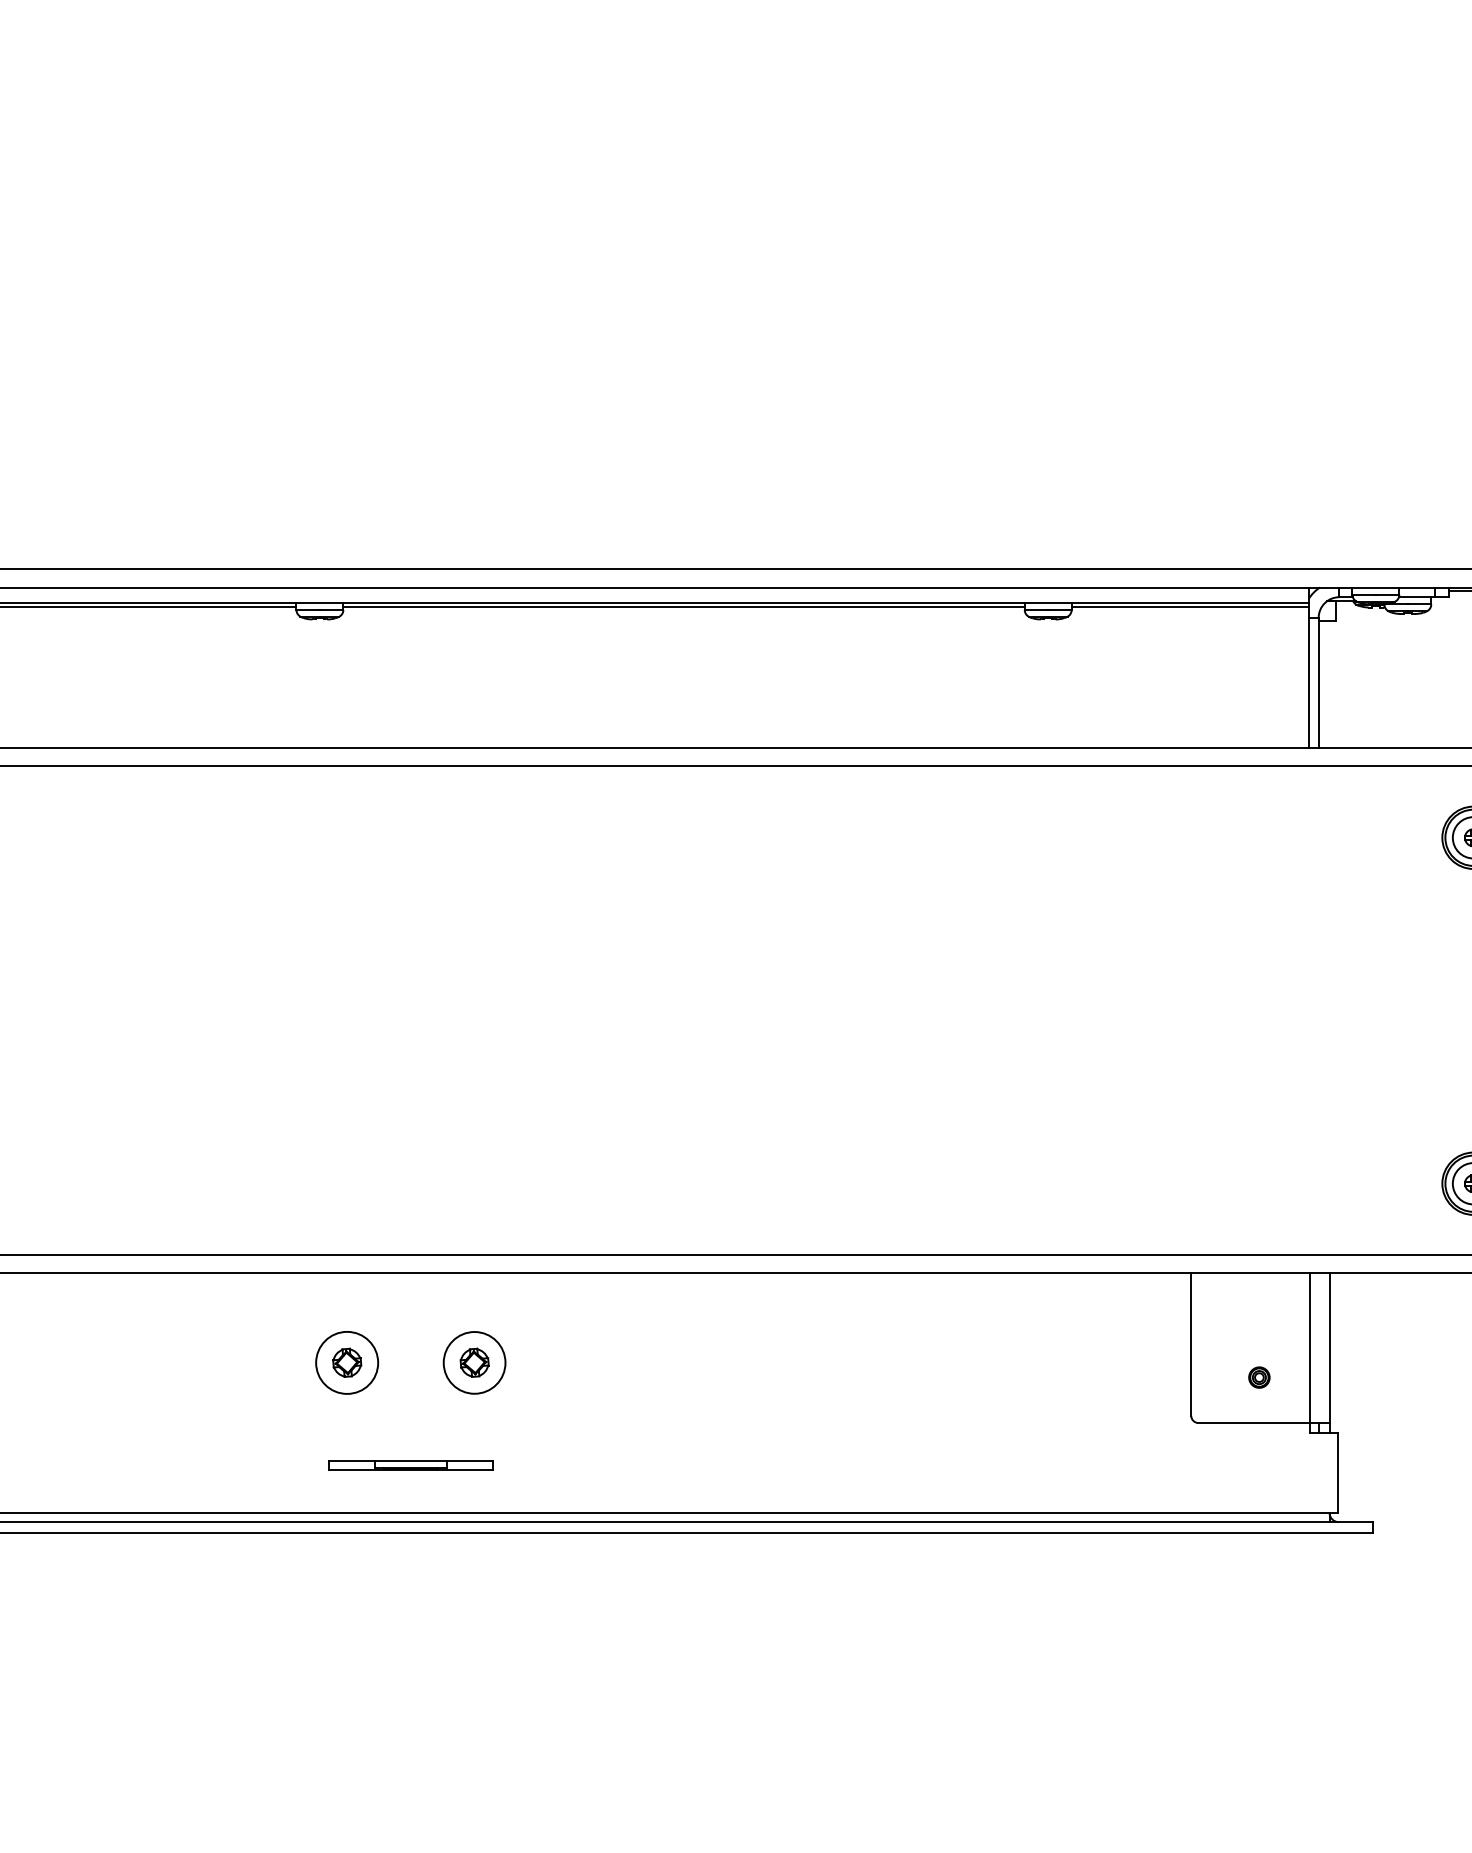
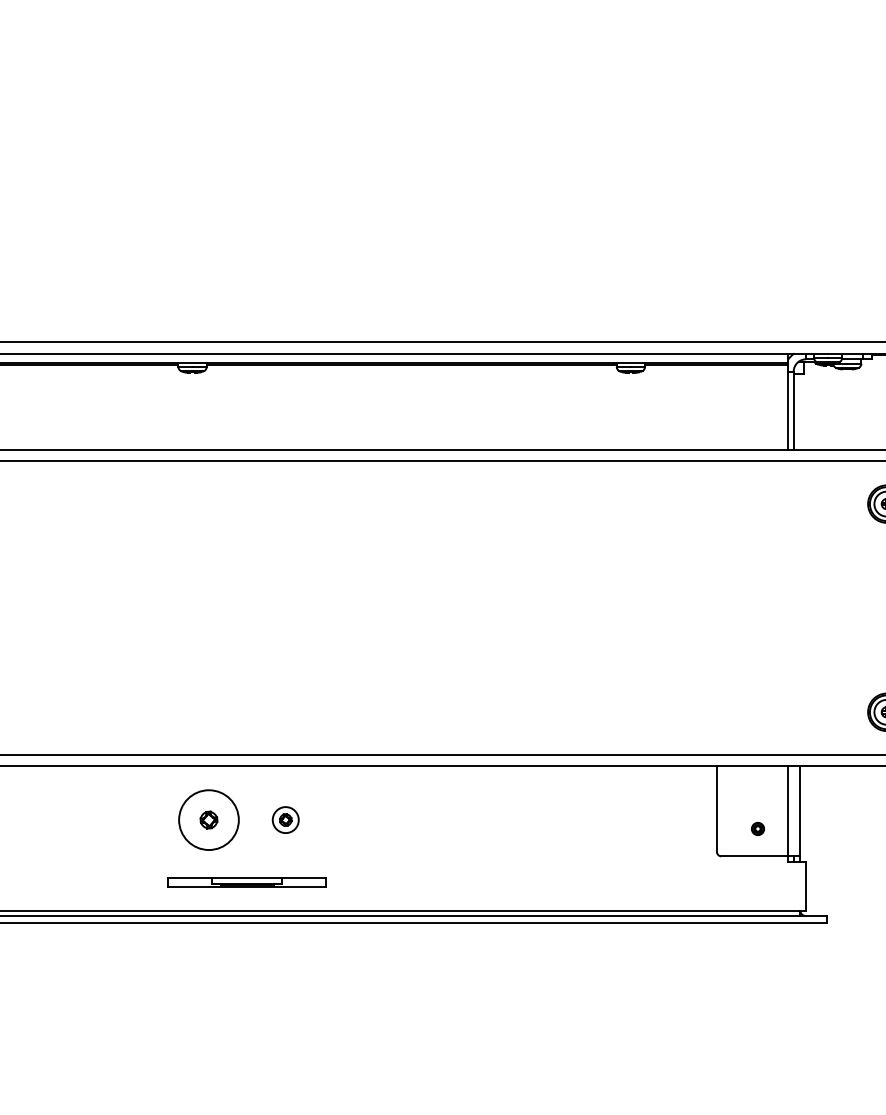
circle: (346, 1361) -> (208, 819), size x1.6
part: (474, 1361) -> (285, 819), size x0.7
part: (411, 1464) -> (247, 881), size x1.6

